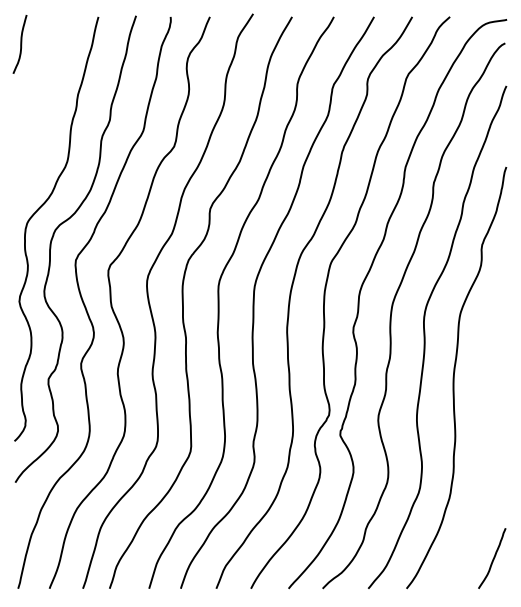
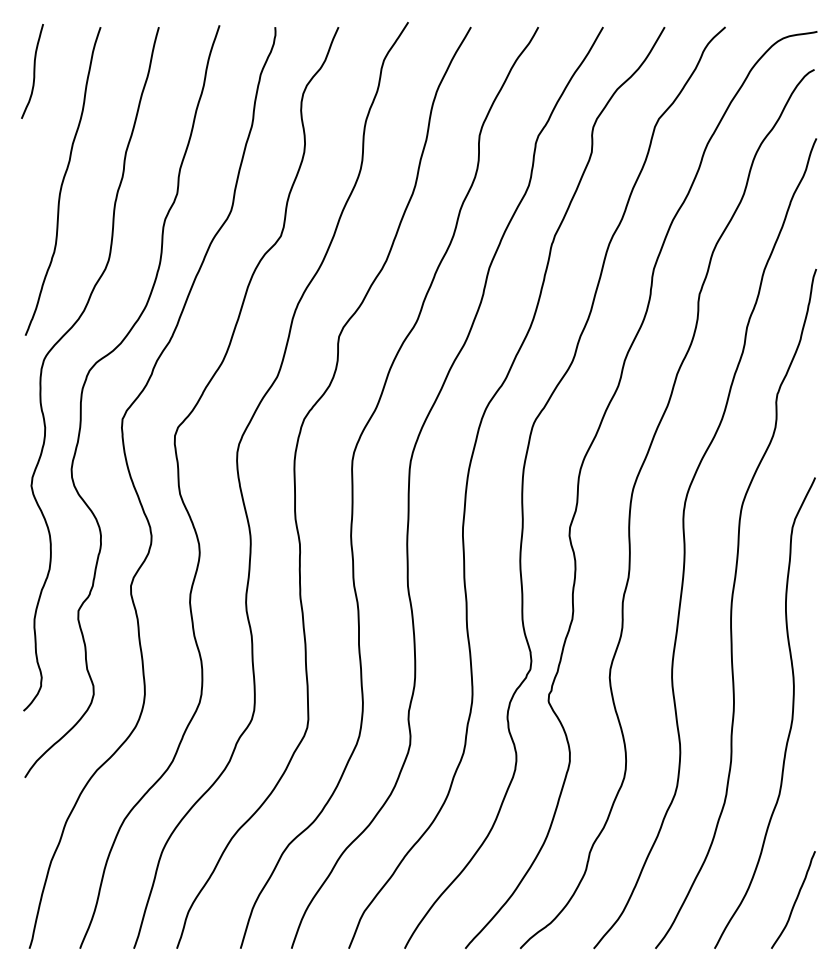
curve: (39, 112) -> (63, 181), added
curve: (490, 443) -> (790, 714), added

